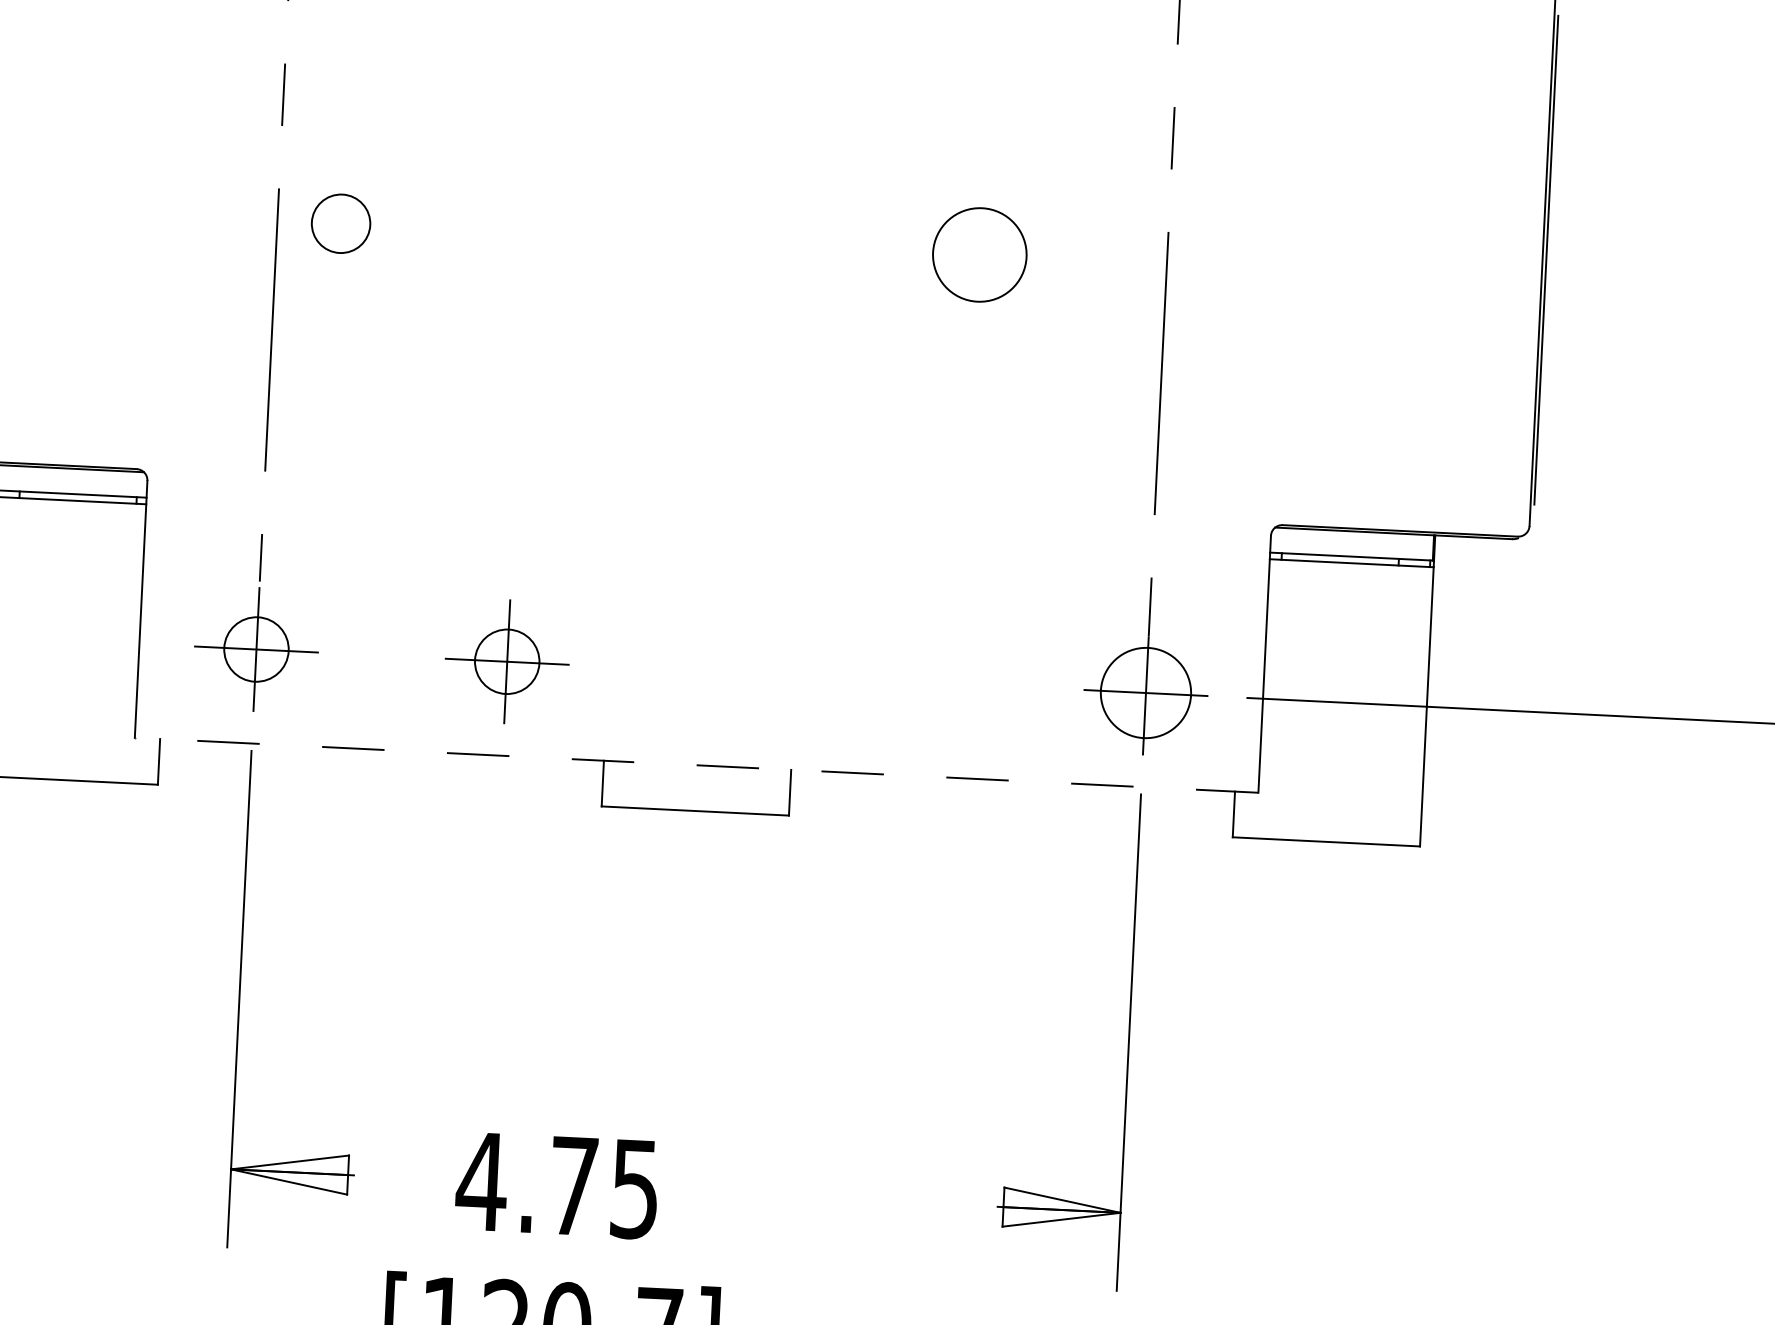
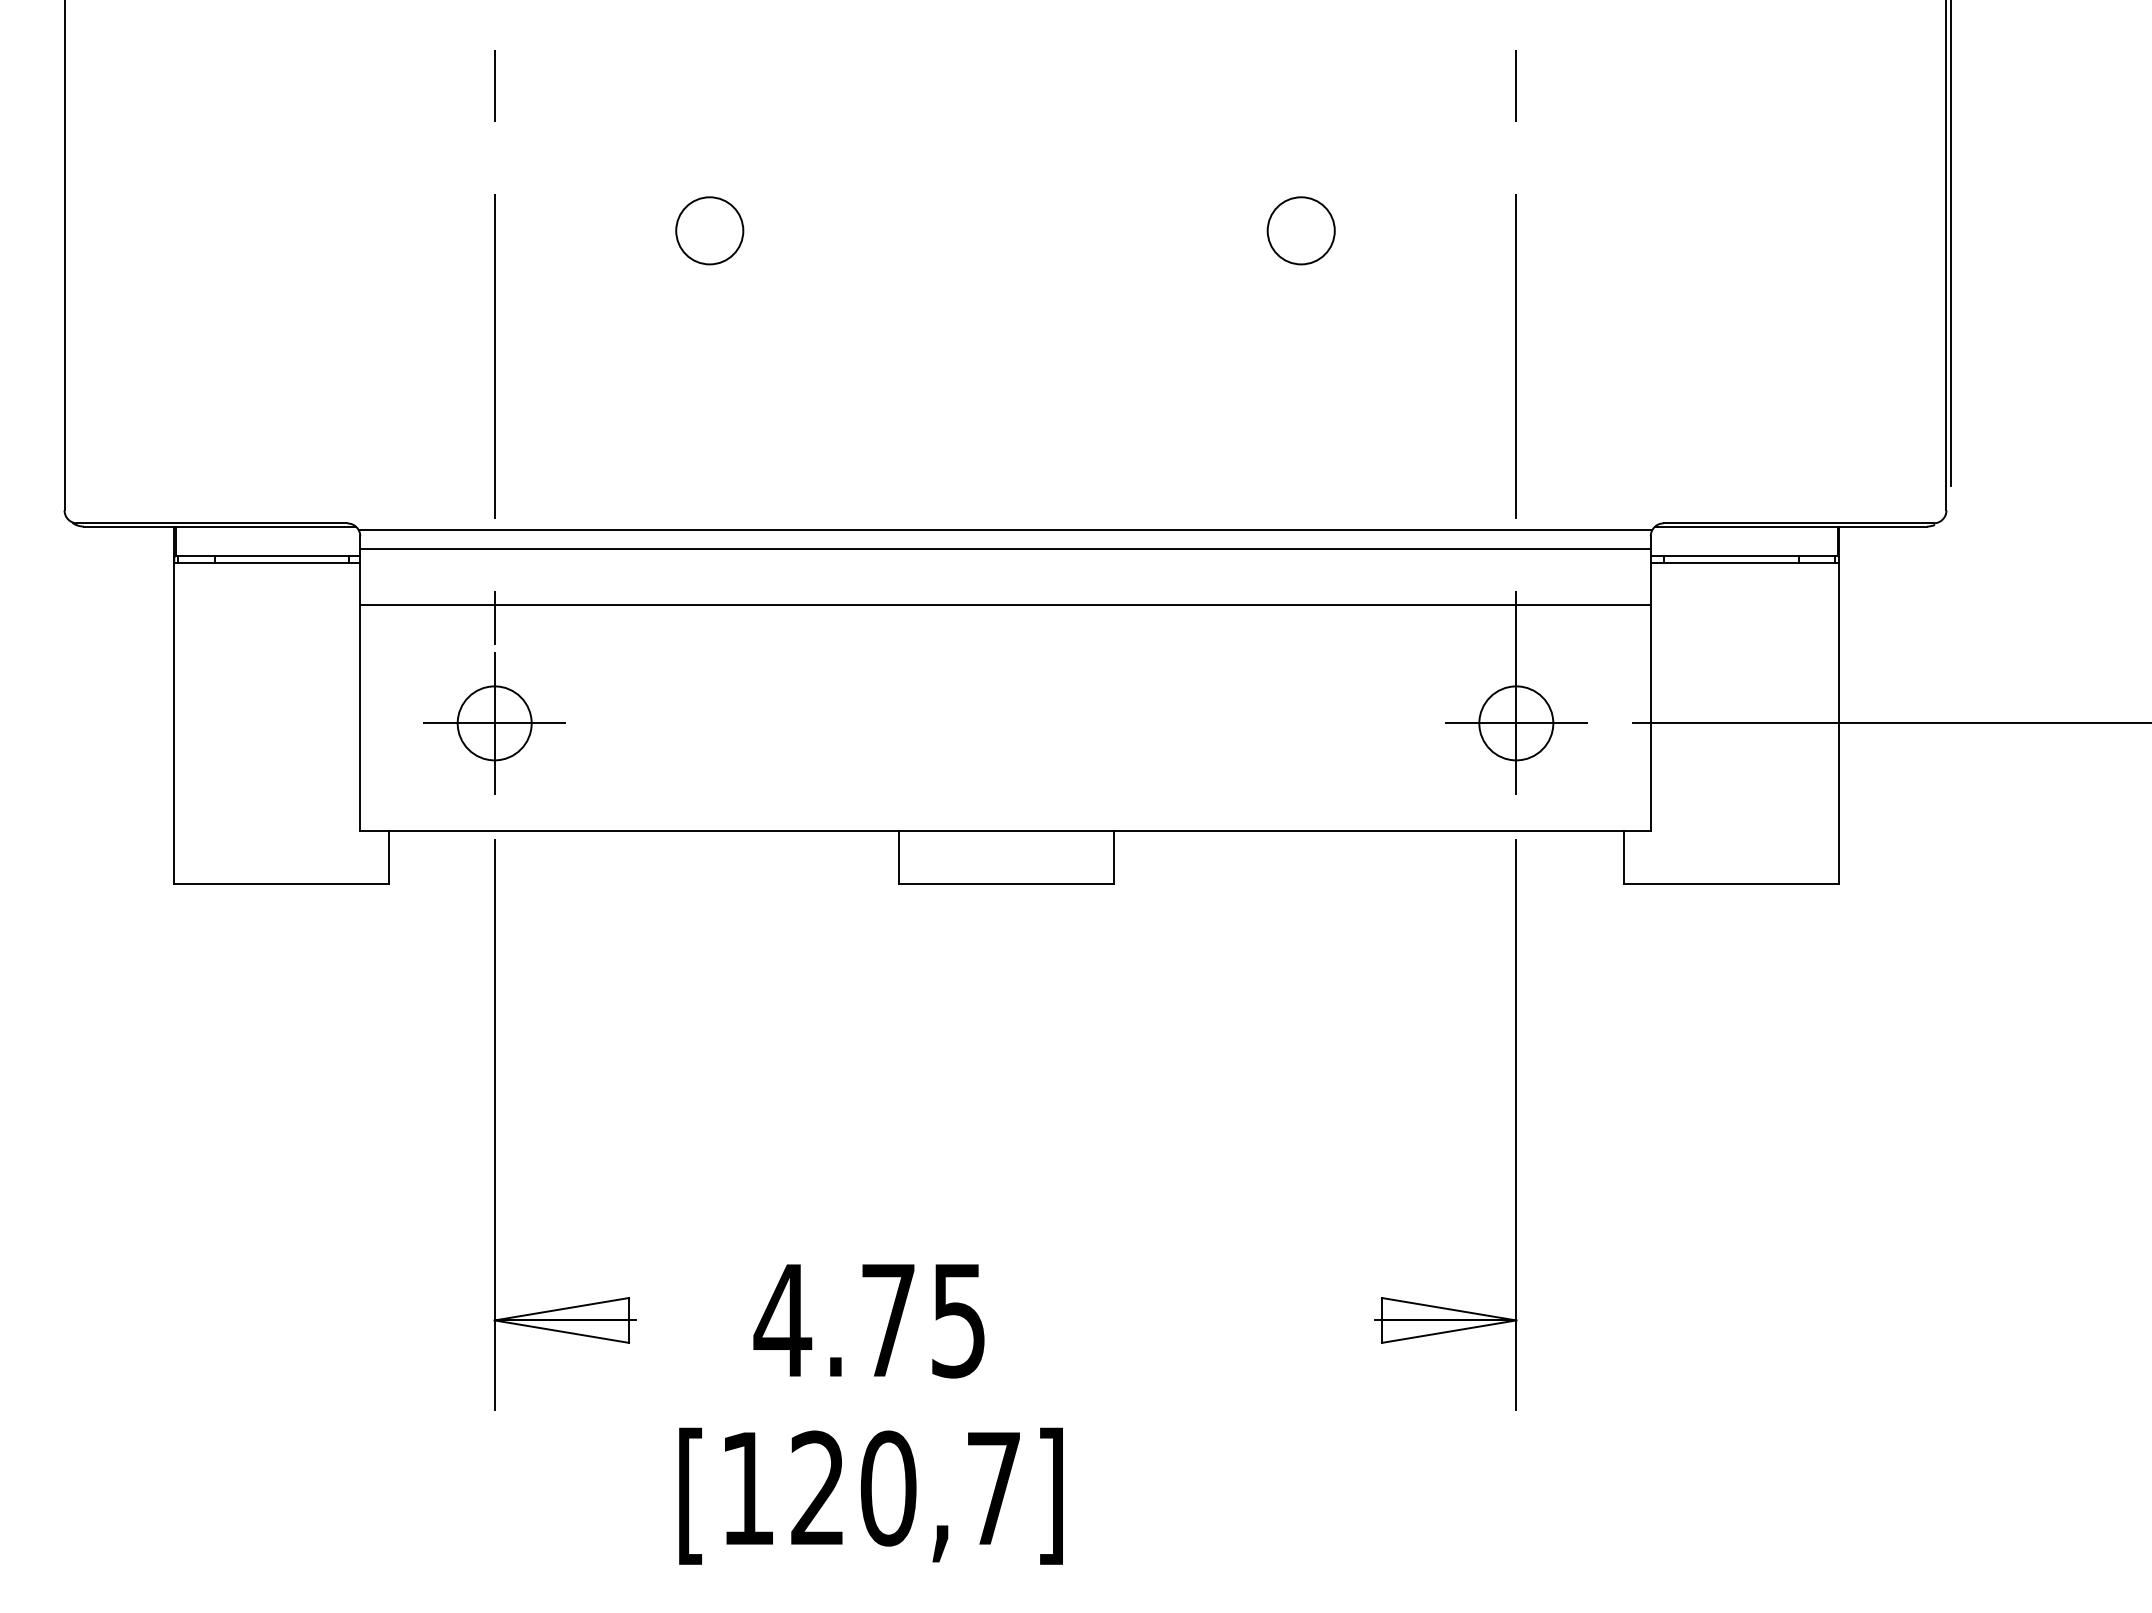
circle: (340, 223) -> (709, 230), moved
circle: (979, 254) -> (1300, 230), size x0.62
line: (709, 502) -> (1005, 529), added
line: (708, 519) -> (1005, 549), added
line: (706, 568) -> (1005, 605), added
part: (507, 661) -> (782, 723), removed
circle: (1146, 693) -> (1516, 723), size x0.71
line: (696, 765) -> (1005, 831), dashed -> solid

